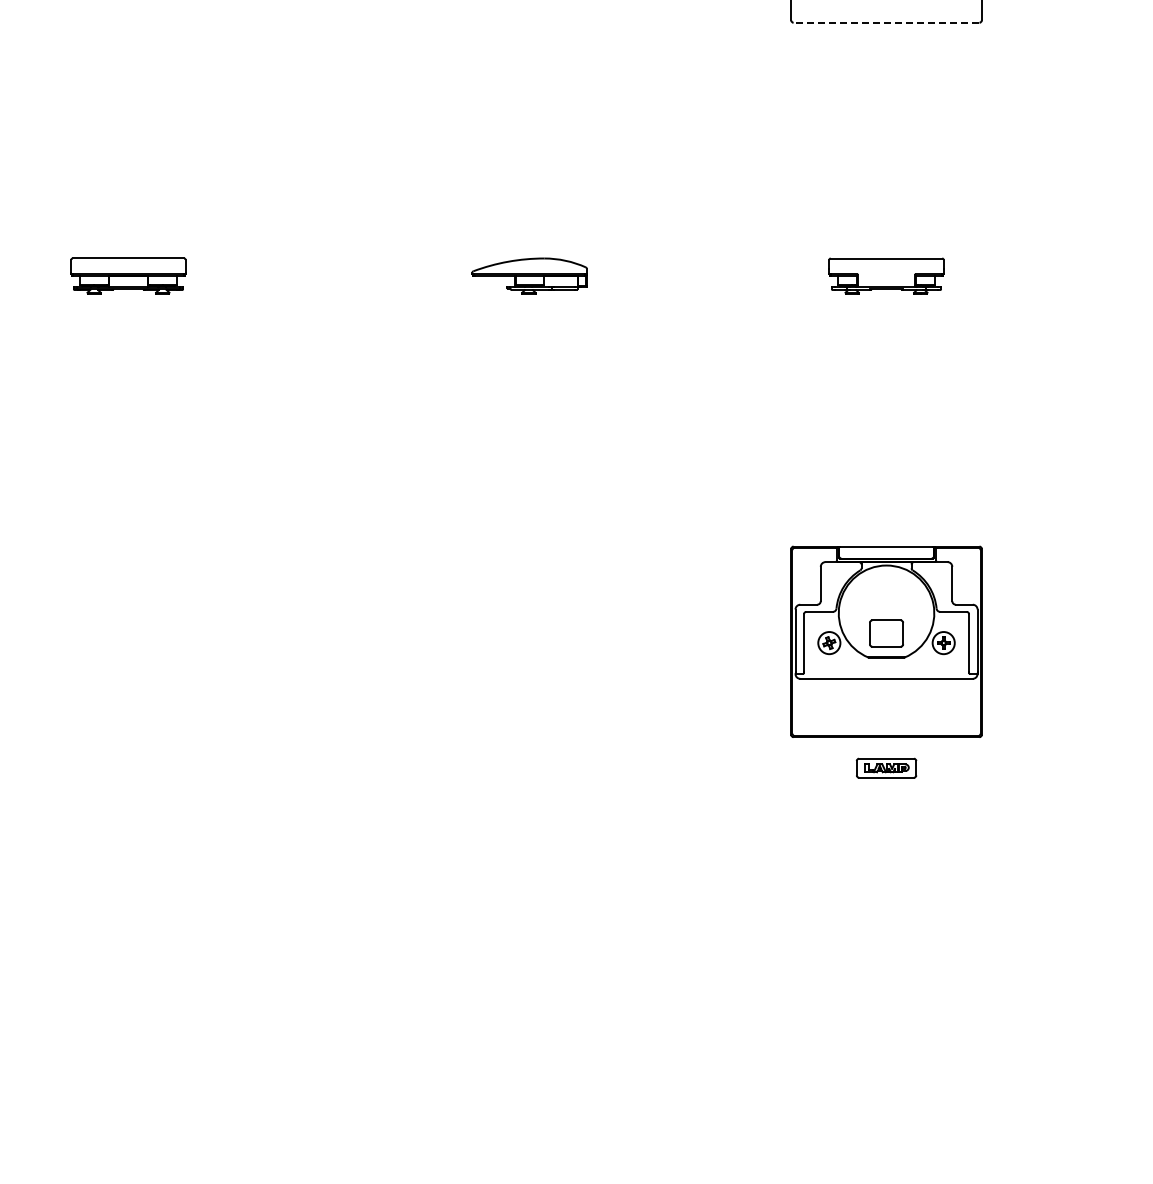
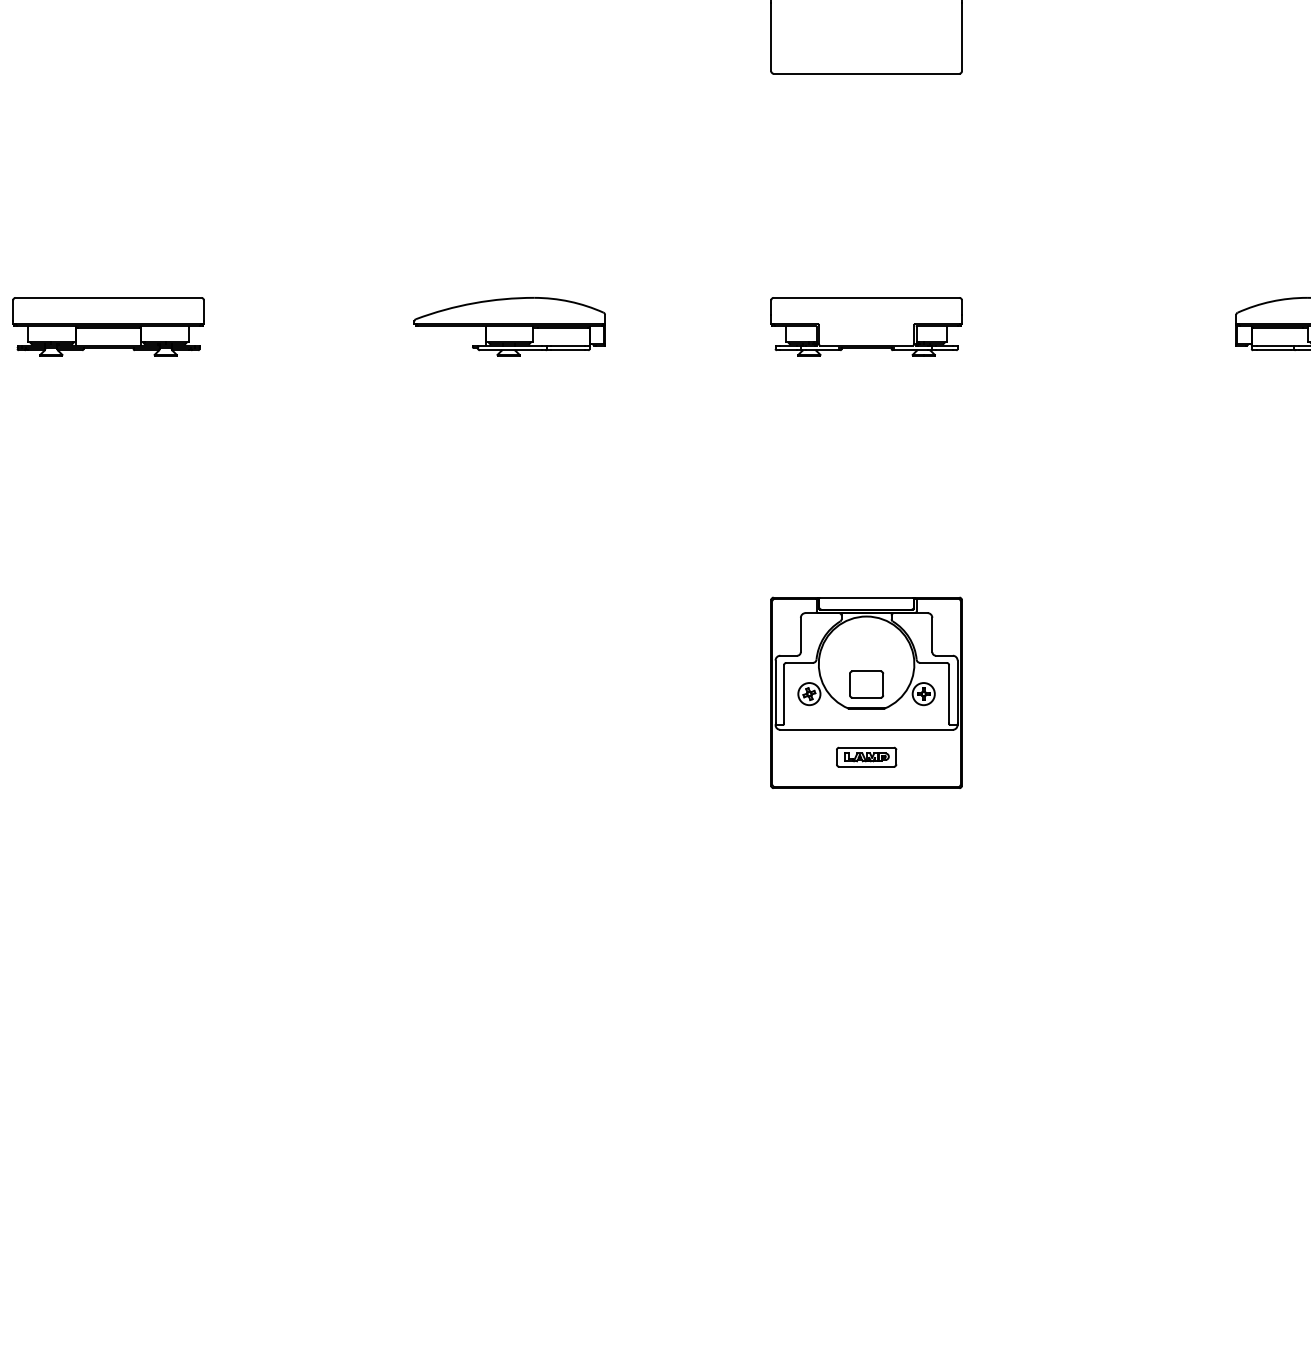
line: (886, 22) -> (866, 73), dashed -> solid
part: (128, 275) -> (108, 326), size x1.67
part: (529, 275) -> (509, 326), size x1.67
part: (886, 275) -> (866, 326), size x1.67
part: (886, 767) -> (866, 756), moved

